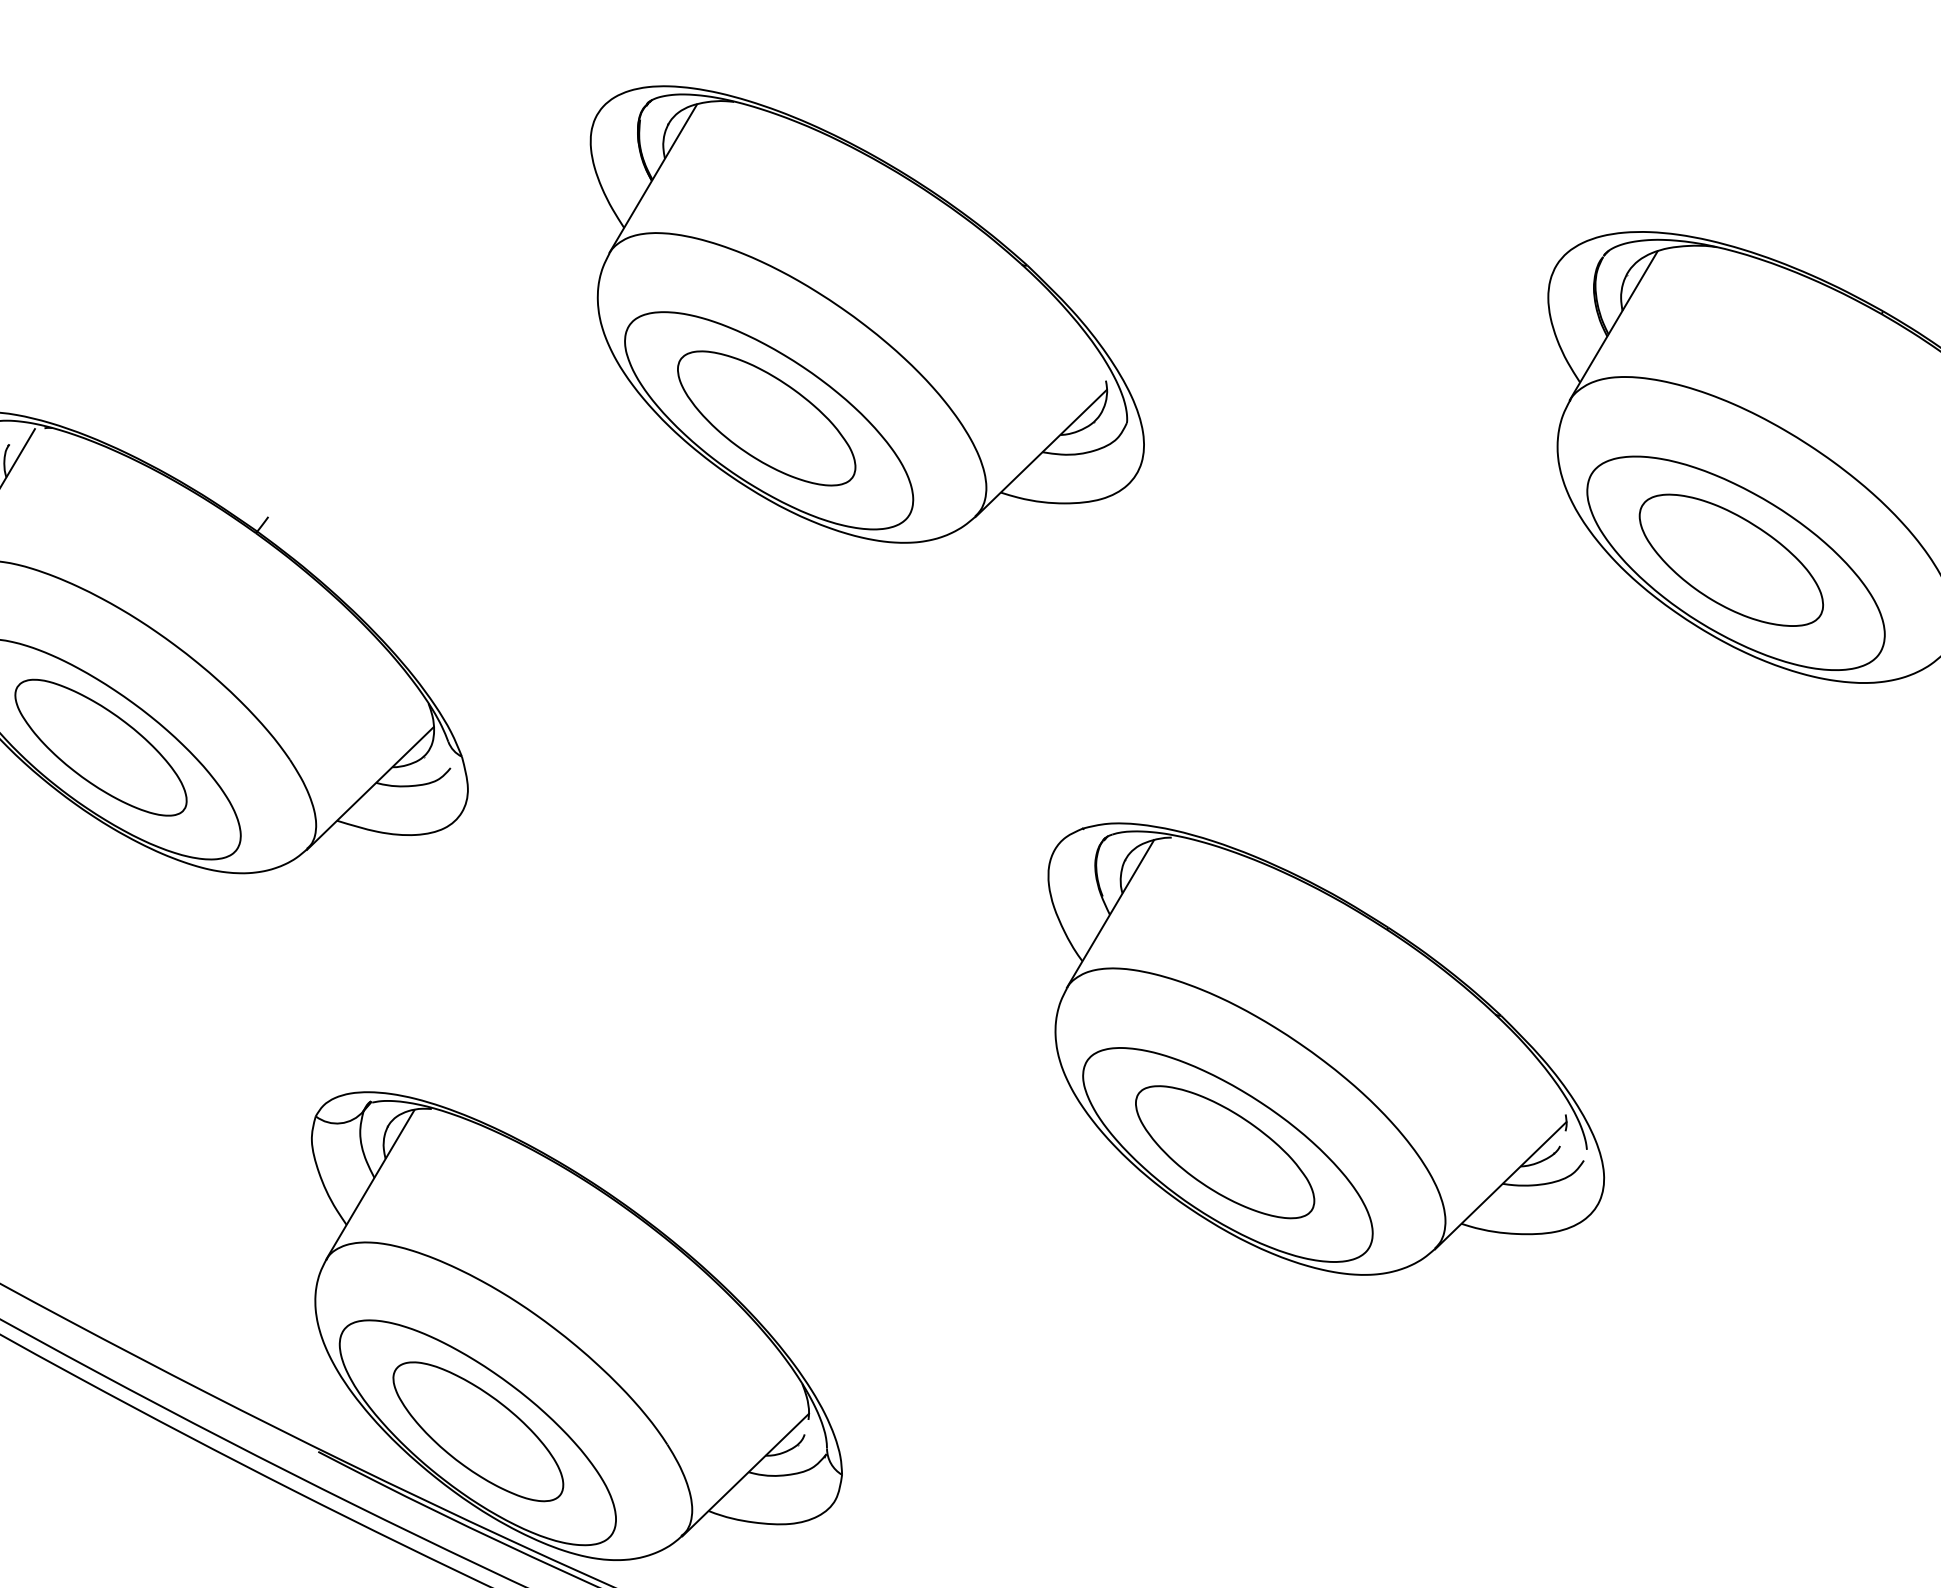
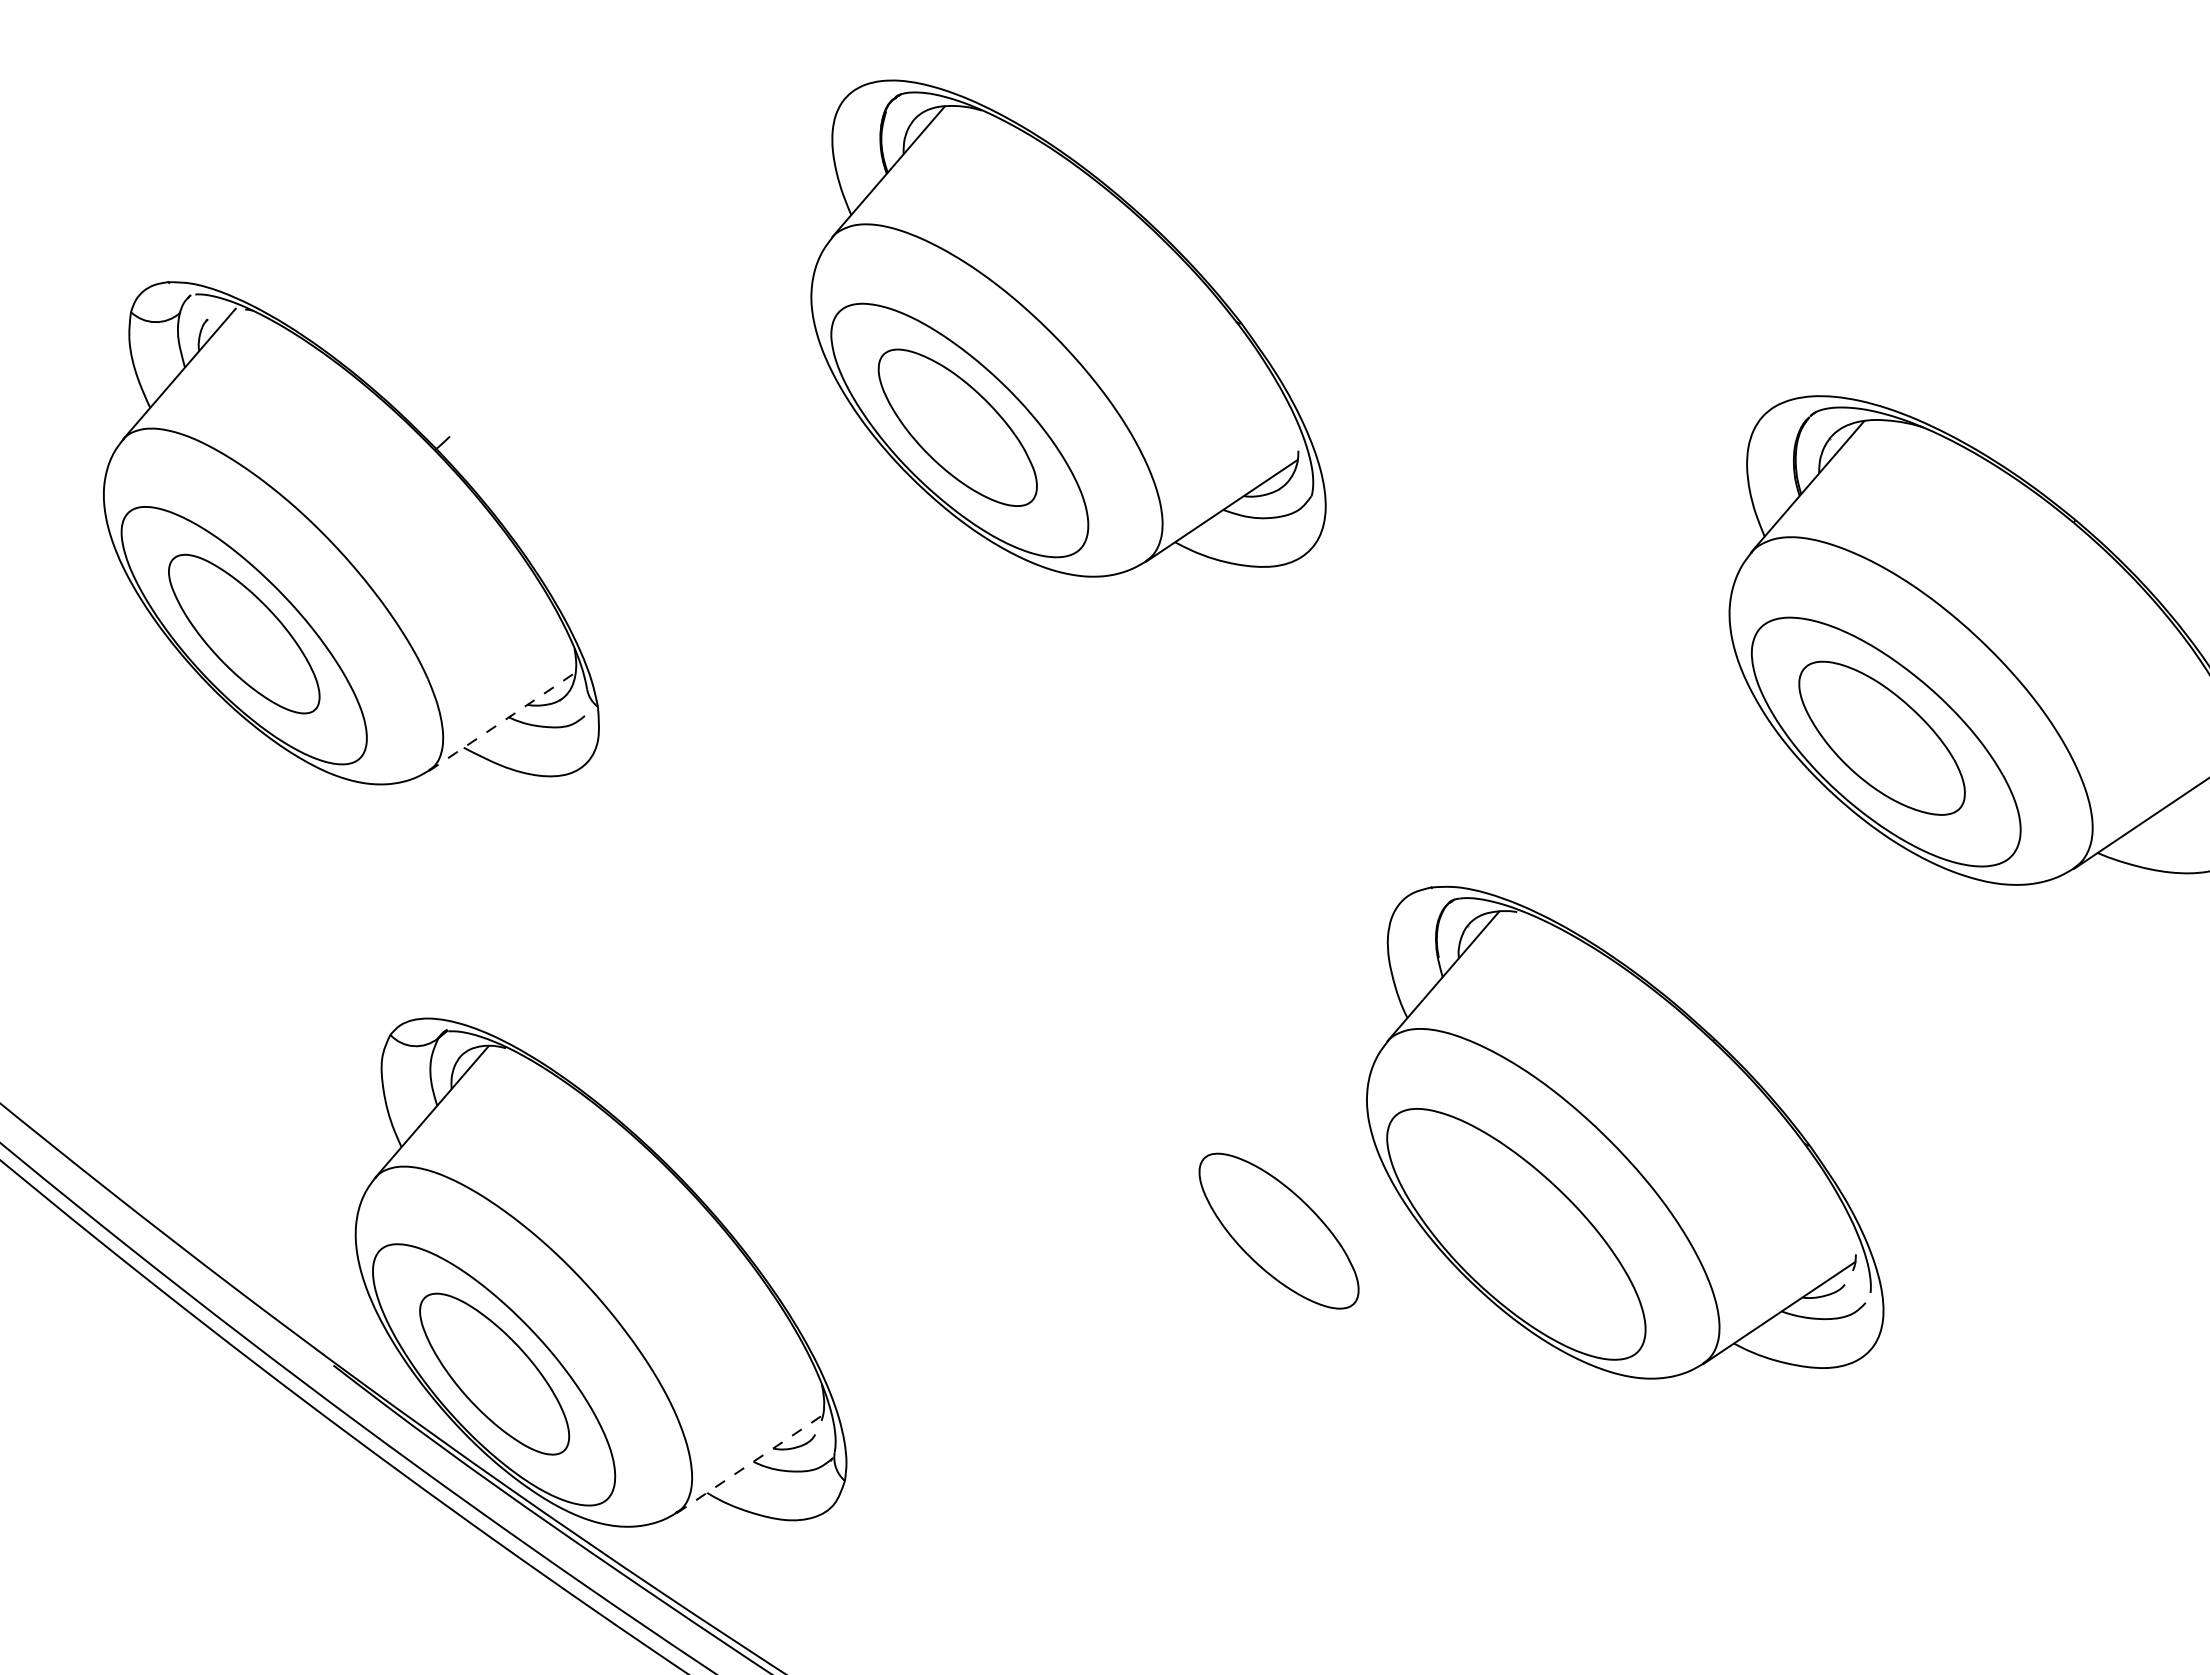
line: (370, 788) -> (502, 721), solid -> dashed
part: (1317, 1035) -> (1625, 1132), moved
line: (746, 1474) -> (750, 1463), solid -> dashed

